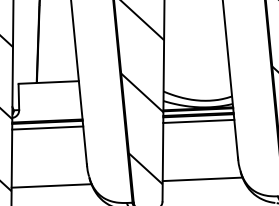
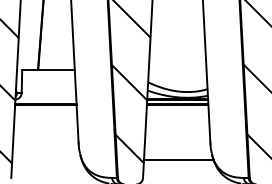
line: (198, 121) -> (177, 109), removed
line: (47, 127) -> (45, 109), removed
line: (50, 186) -> (46, 160), removed

